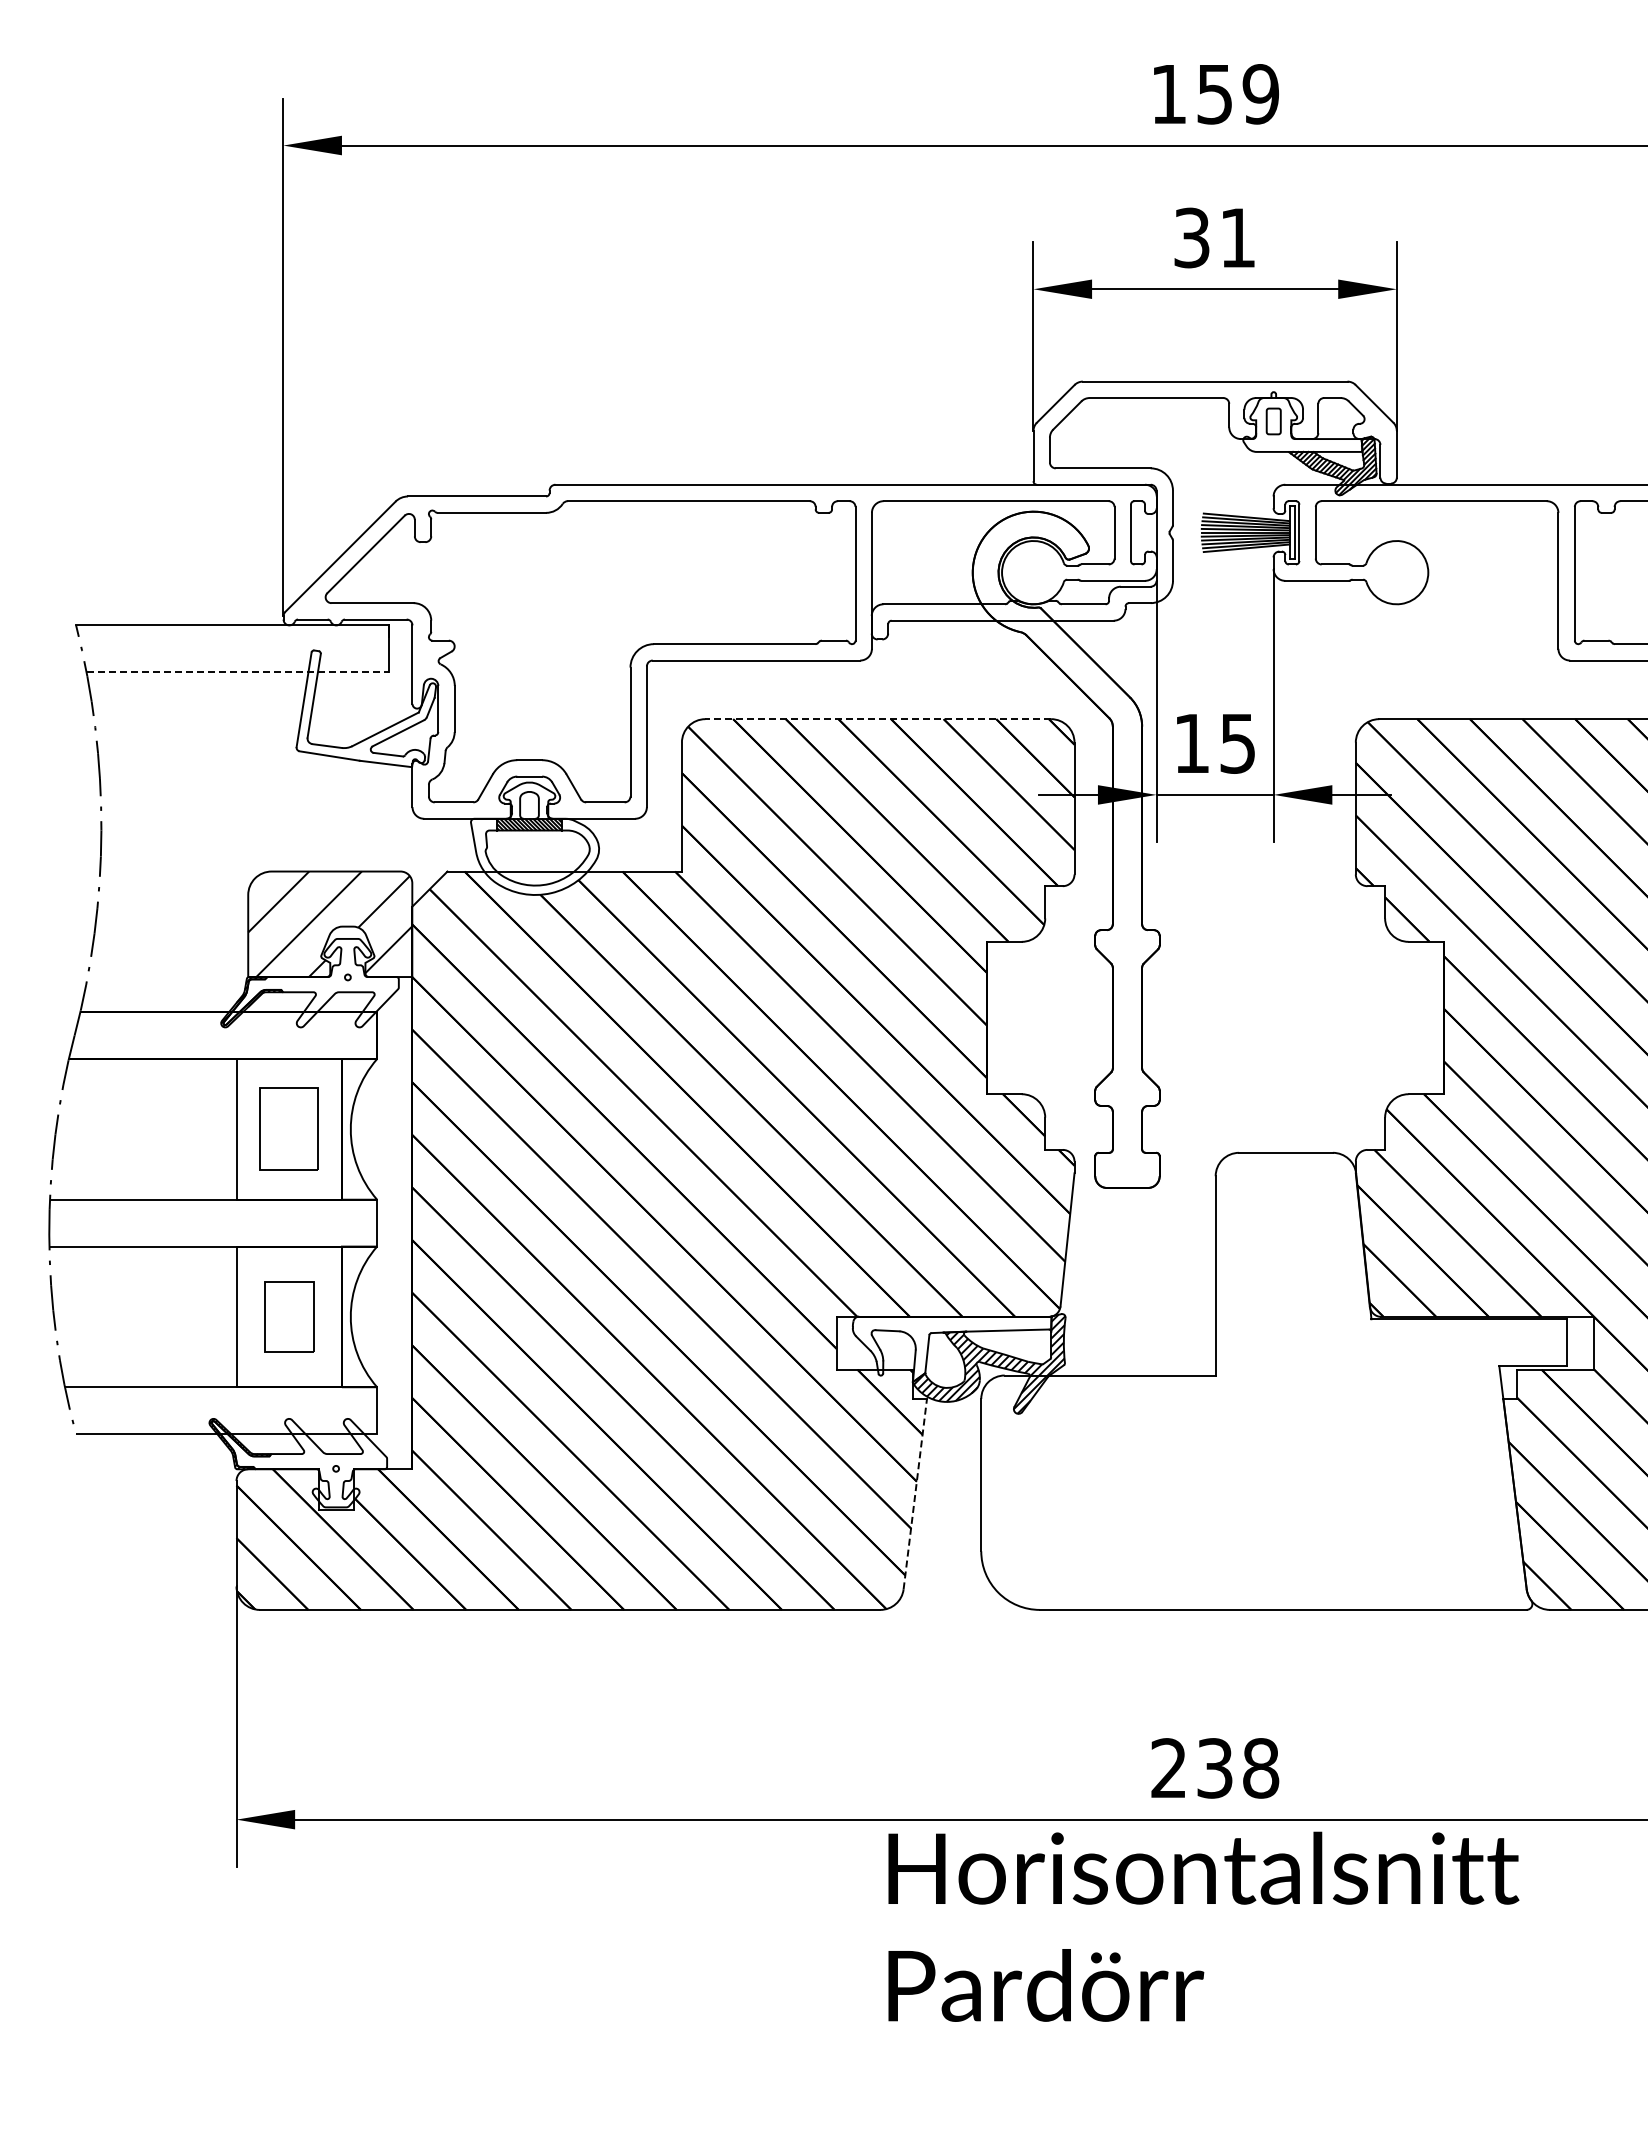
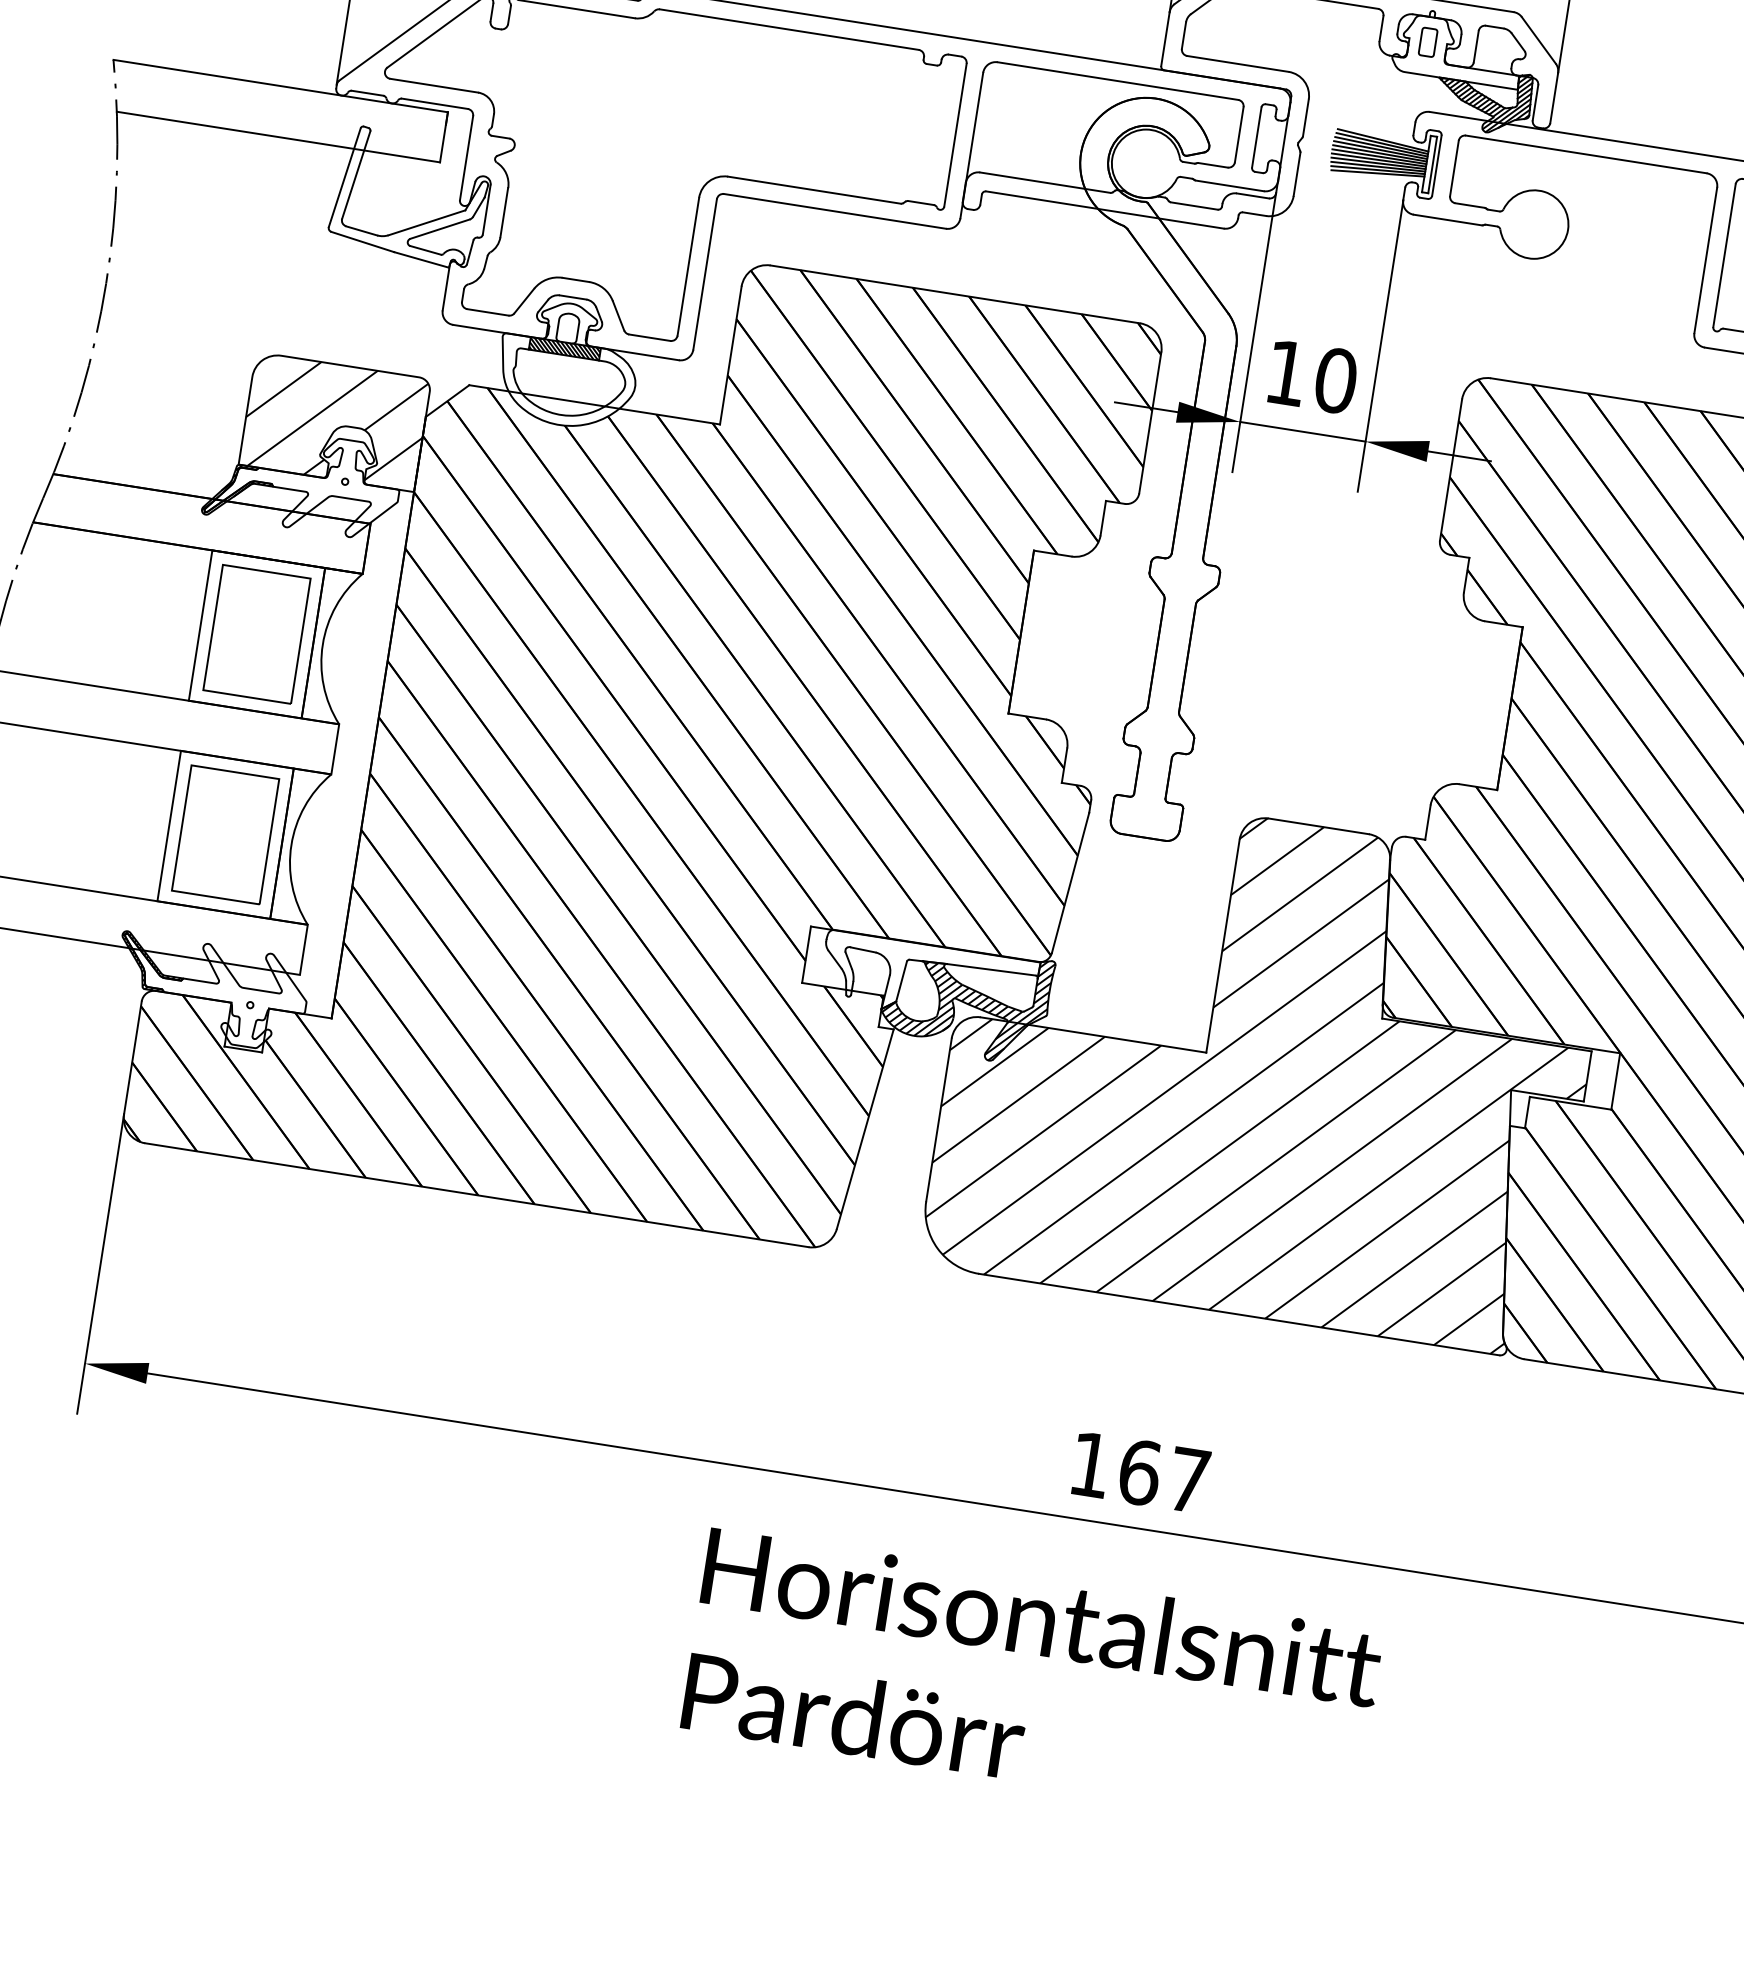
line: (238, 672) -> (279, 137), dashed -> solid
line: (878, 719) -> (955, 294), dashed -> solid
text: (1238, 743) -> (1336, 380), 15 -> 10
part: (288, 1129) -> (256, 634), size x1.43
part: (288, 1316) -> (224, 834), size x1.67
hatch: (1274, 1380) -> (1268, 1067), added
line: (915, 1494) -> (865, 1129), dashed -> solid
text: (1215, 1768) -> (1140, 1472), 238 -> 167
text: (1203, 1926) -> (1032, 1679), moved

